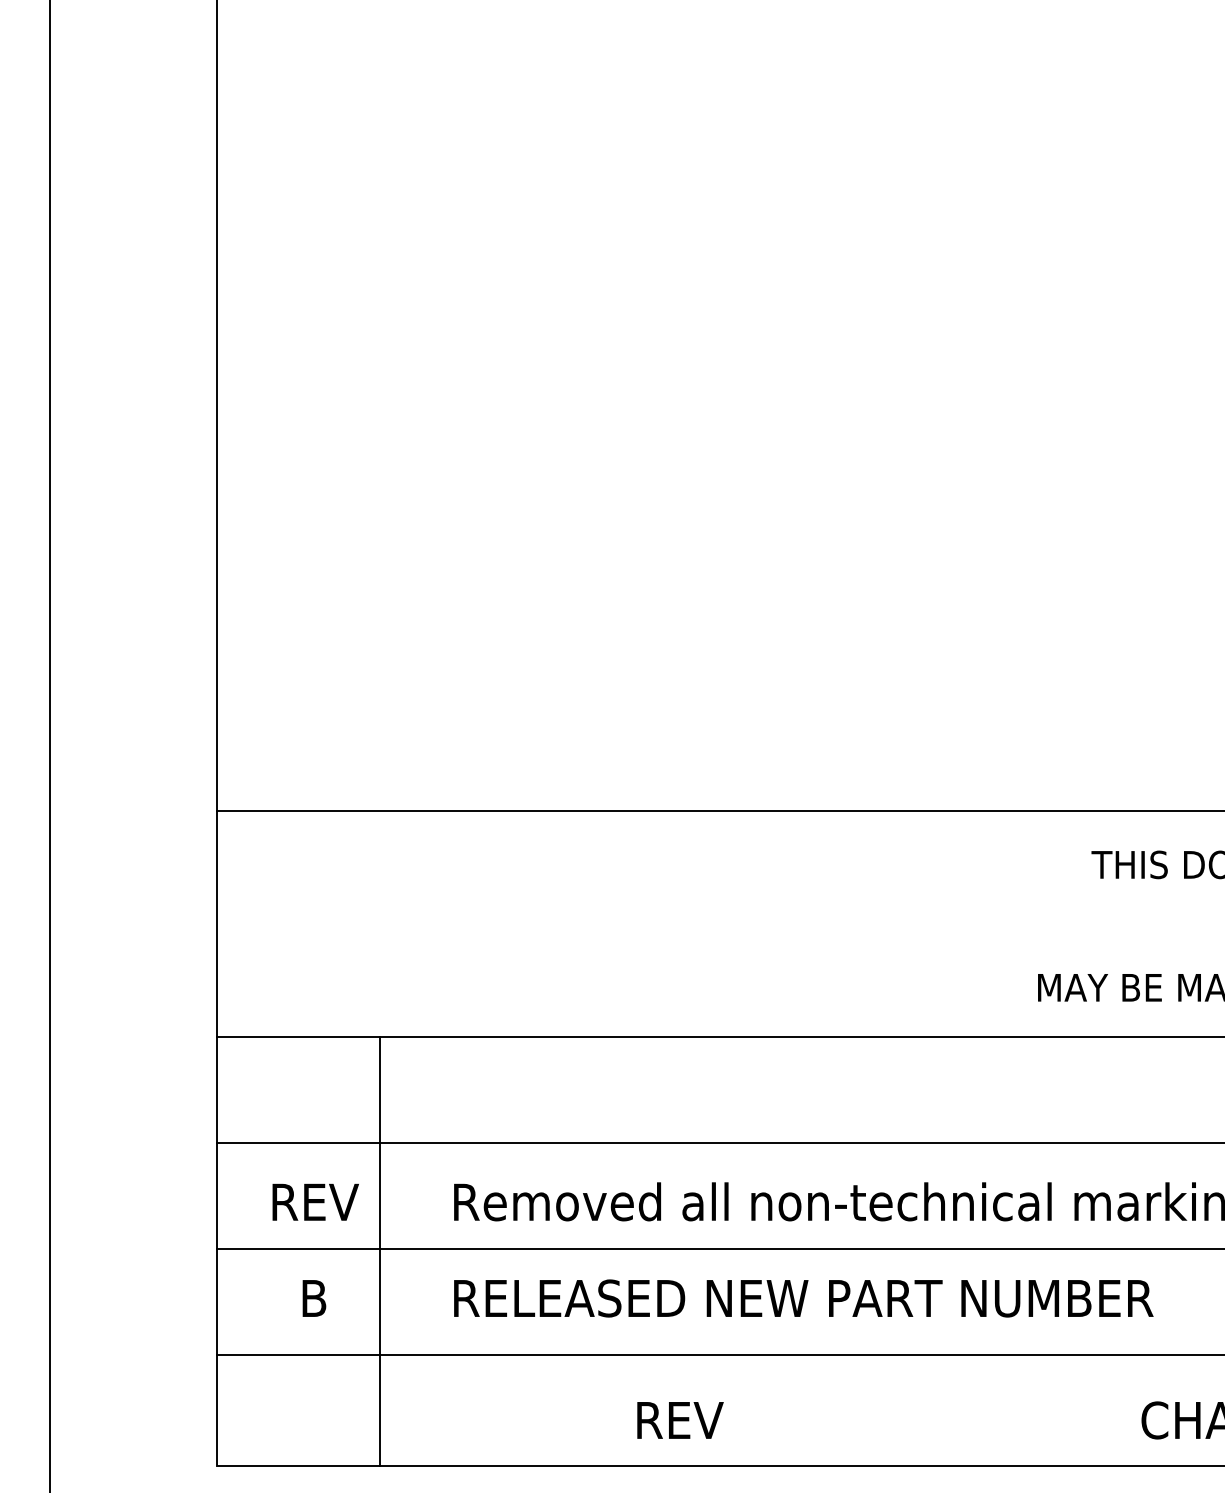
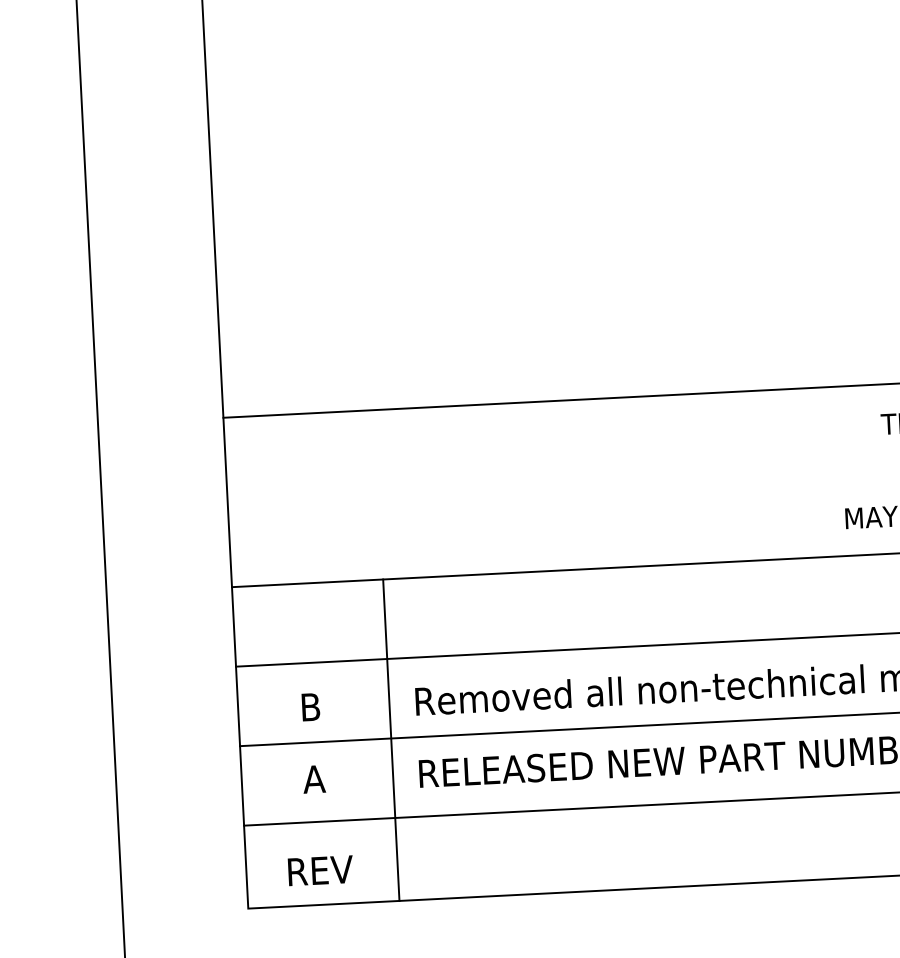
text: (315, 1201) -> (311, 706), REV -> B
line: (380, 1251) -> (391, 740), moved
text: (313, 1298) -> (313, 779), B -> A
text: (680, 1420) -> (320, 870), moved

